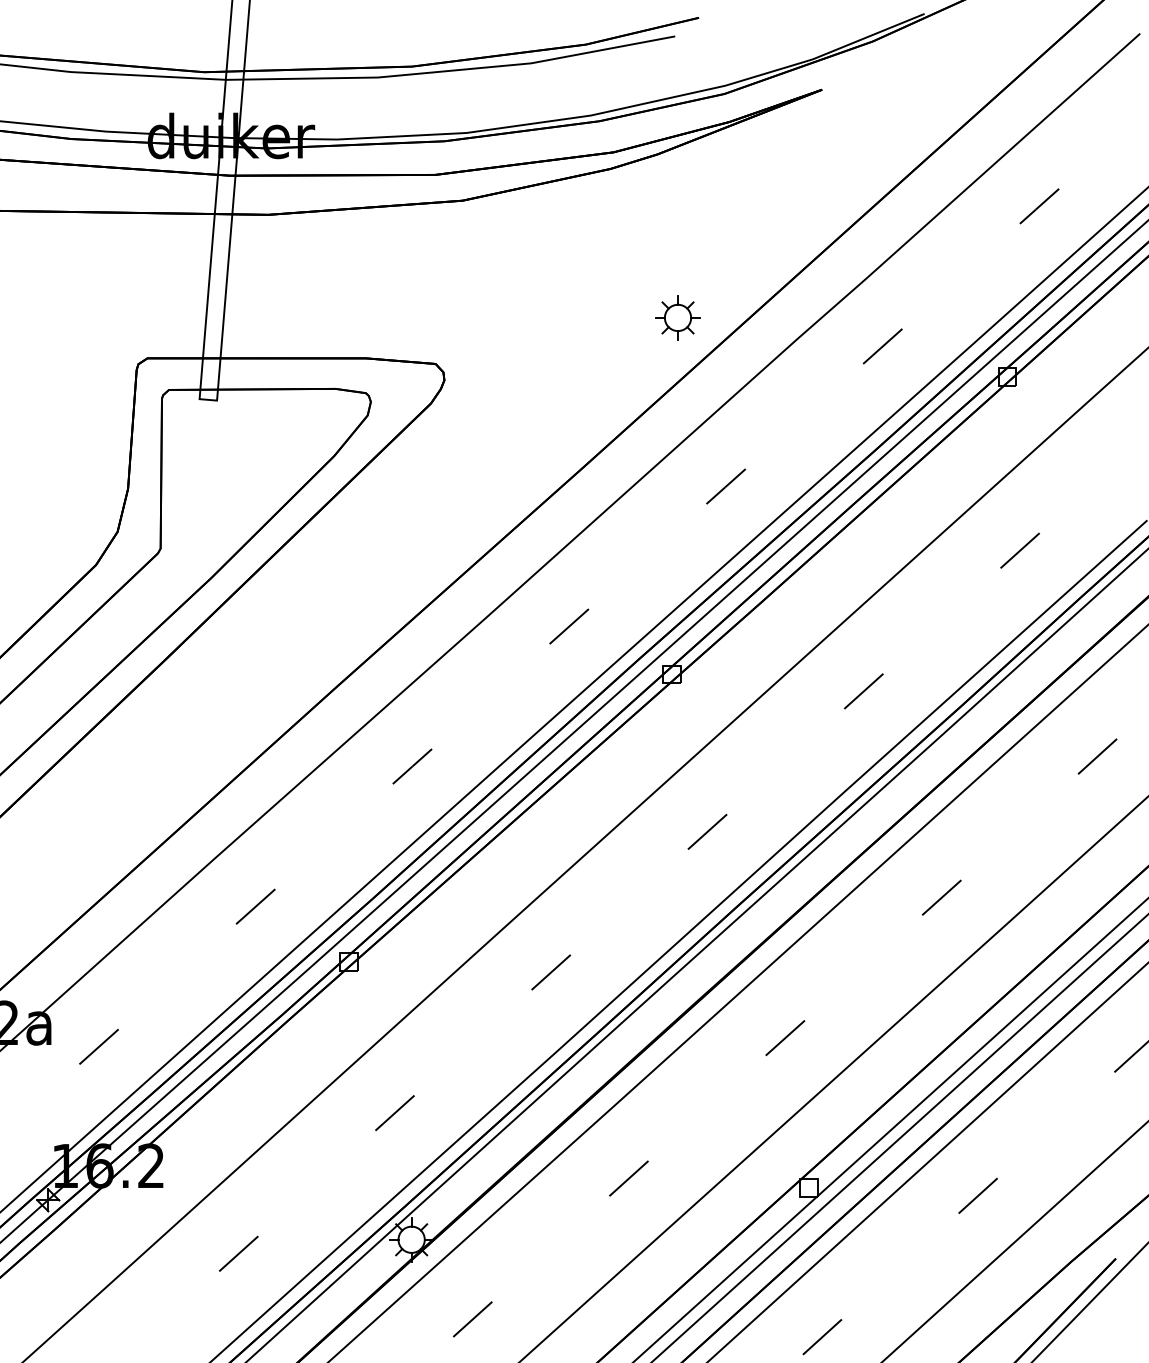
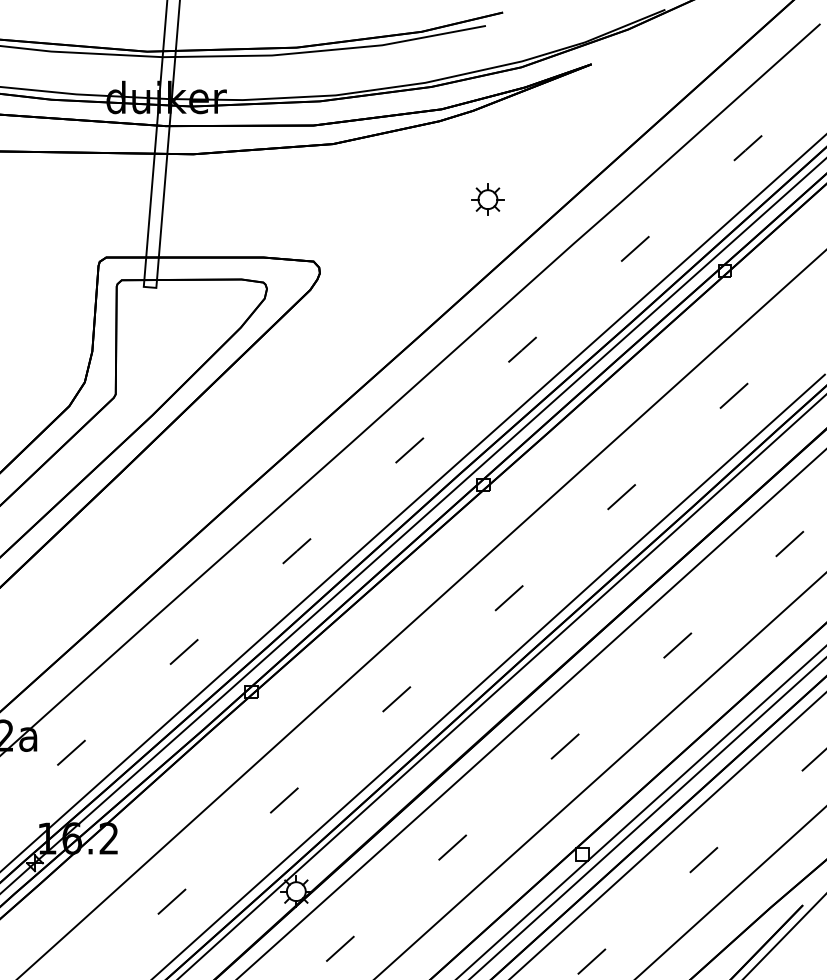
part: (677, 317) -> (487, 199), moved

